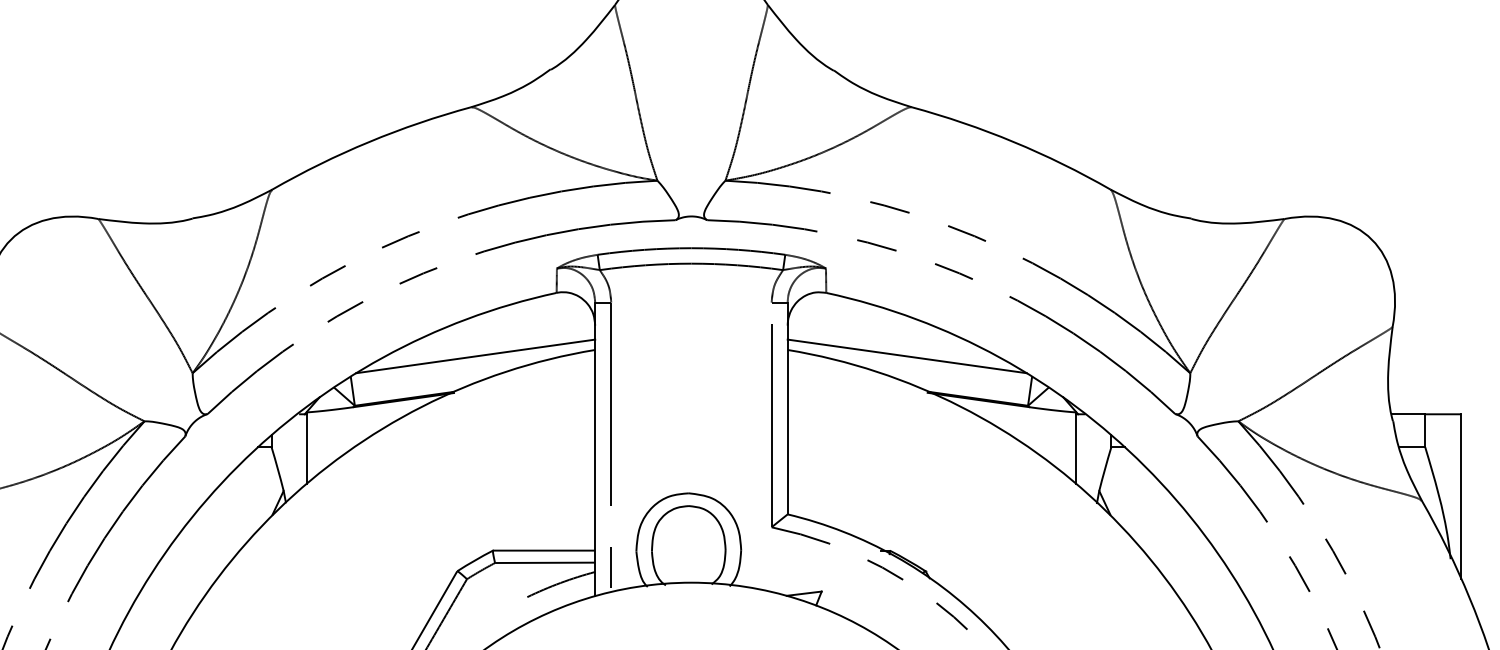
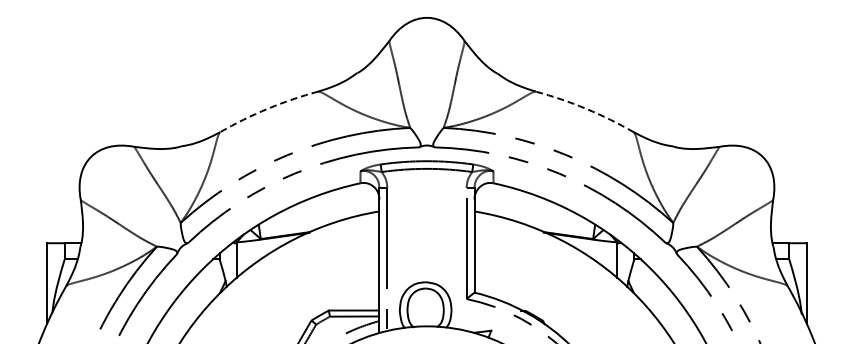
arc: (368, 141) -> (267, 108), solid -> dashed
arc: (1014, 141) -> (586, 108), solid -> dashed
line: (475, 356) -> (320, 214), removed
line: (907, 356) -> (533, 214), removed

